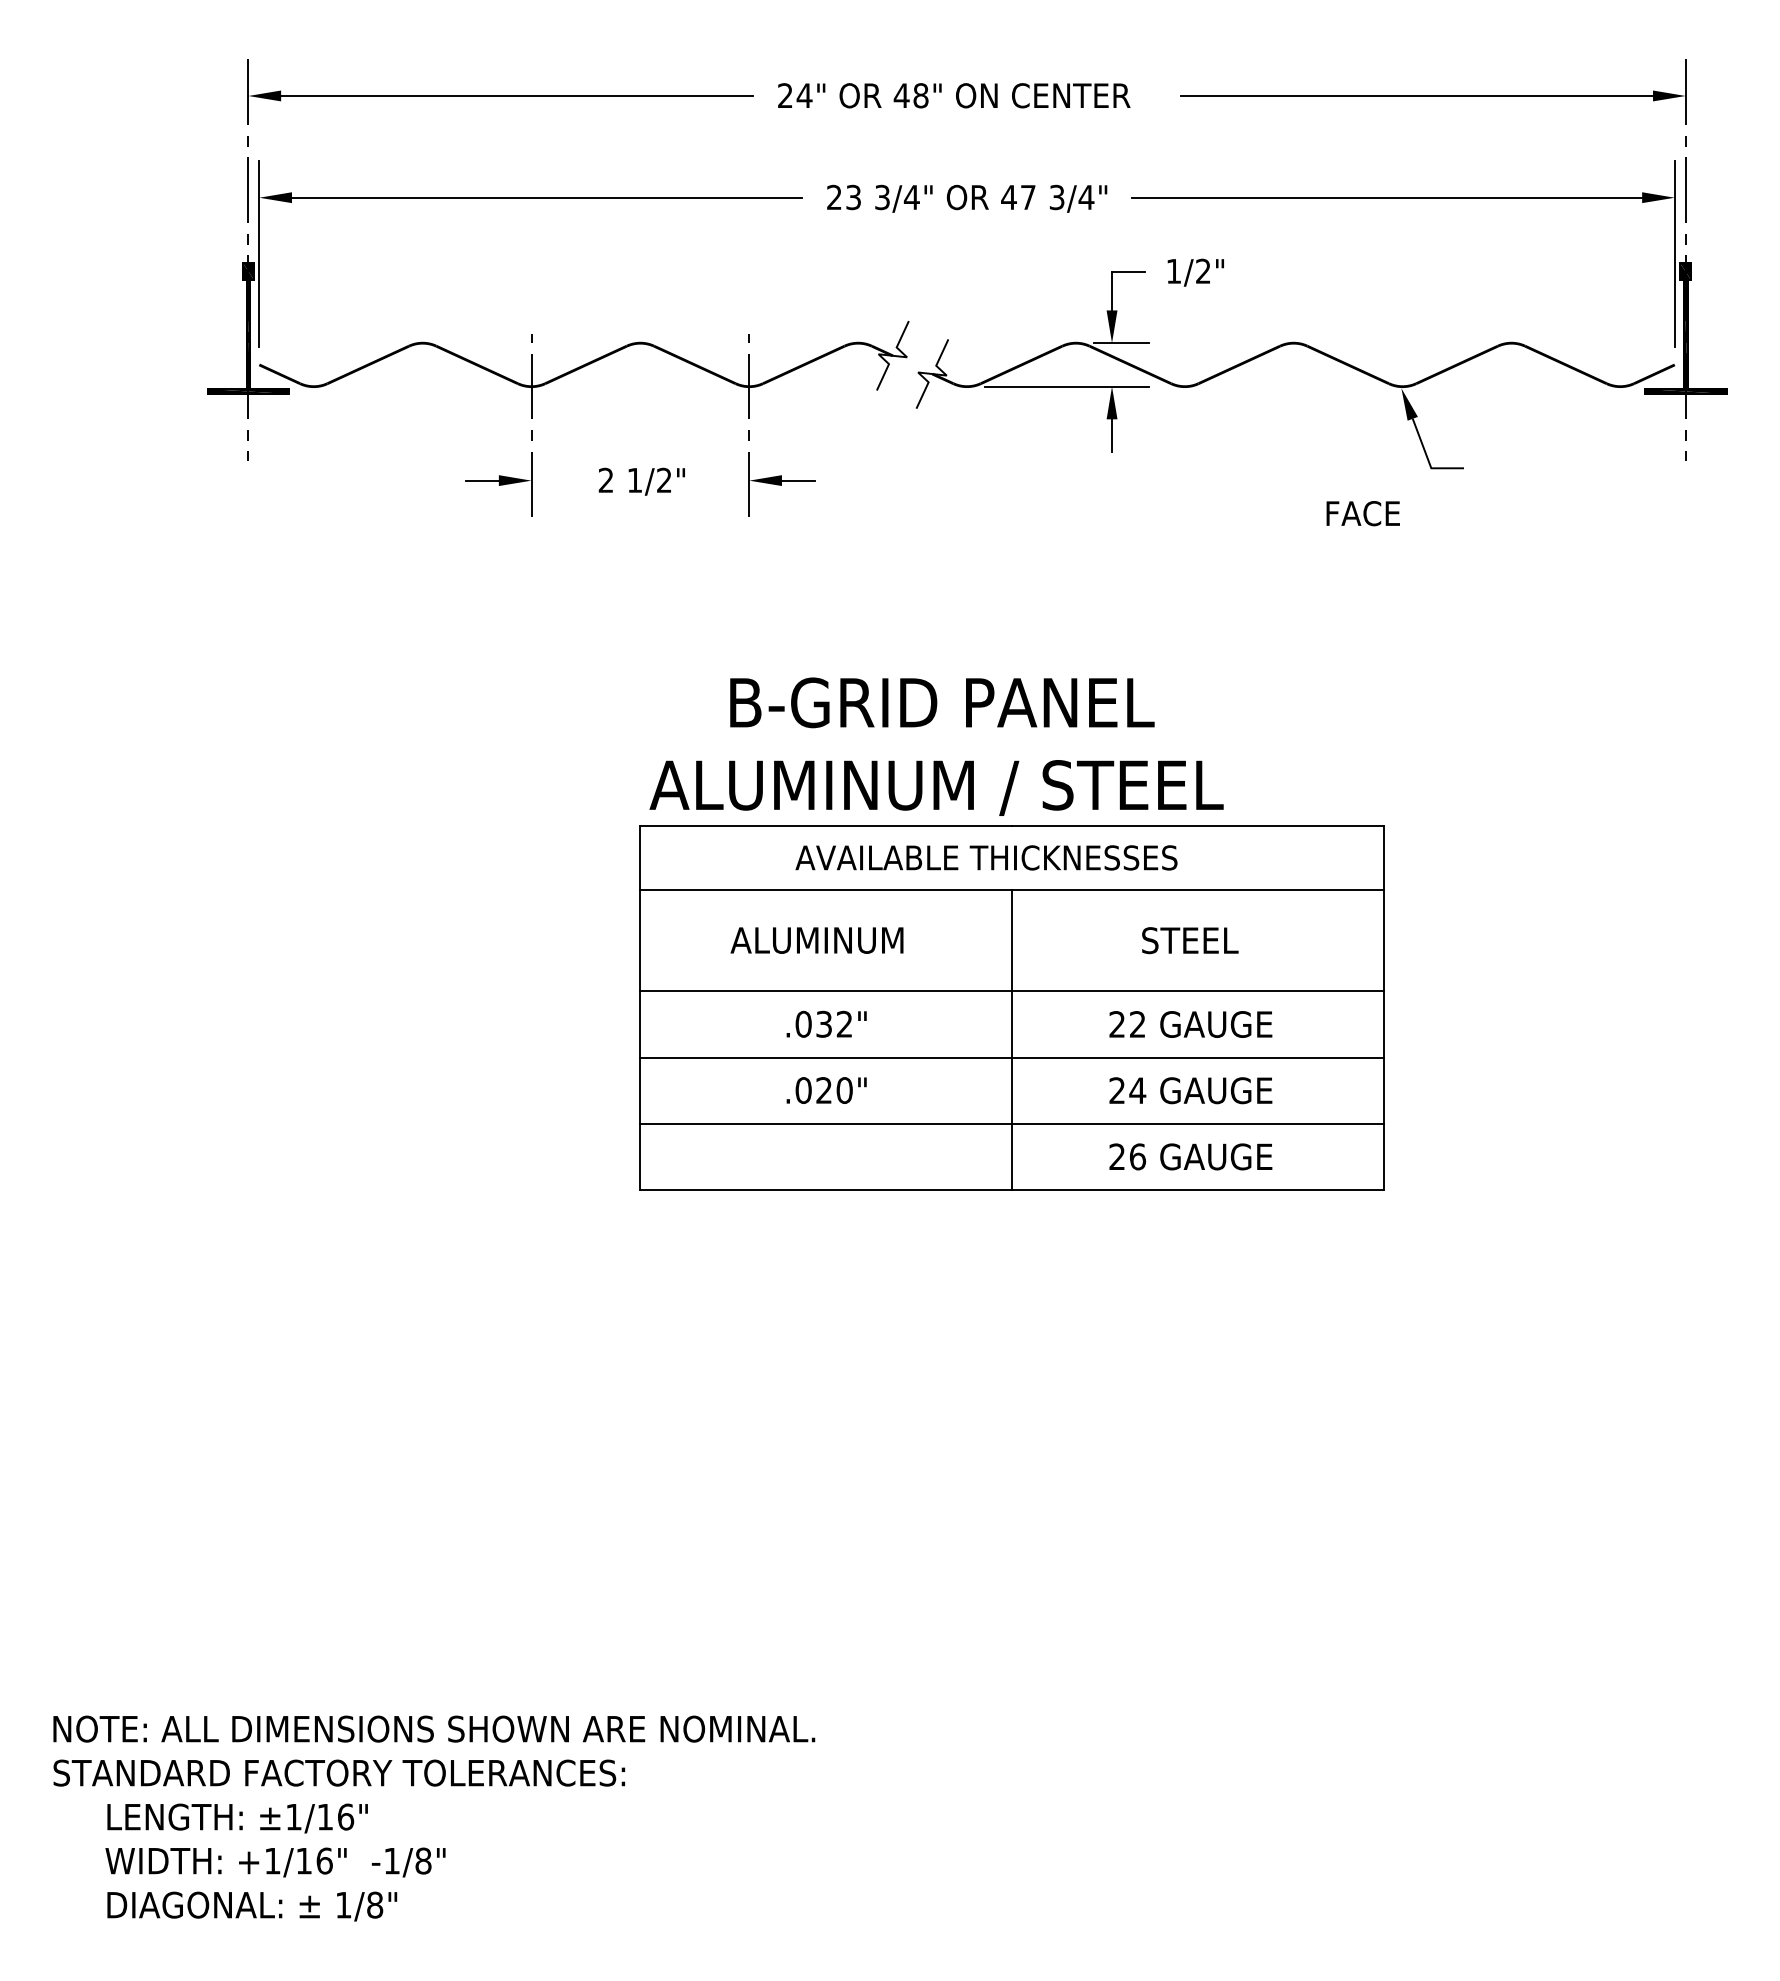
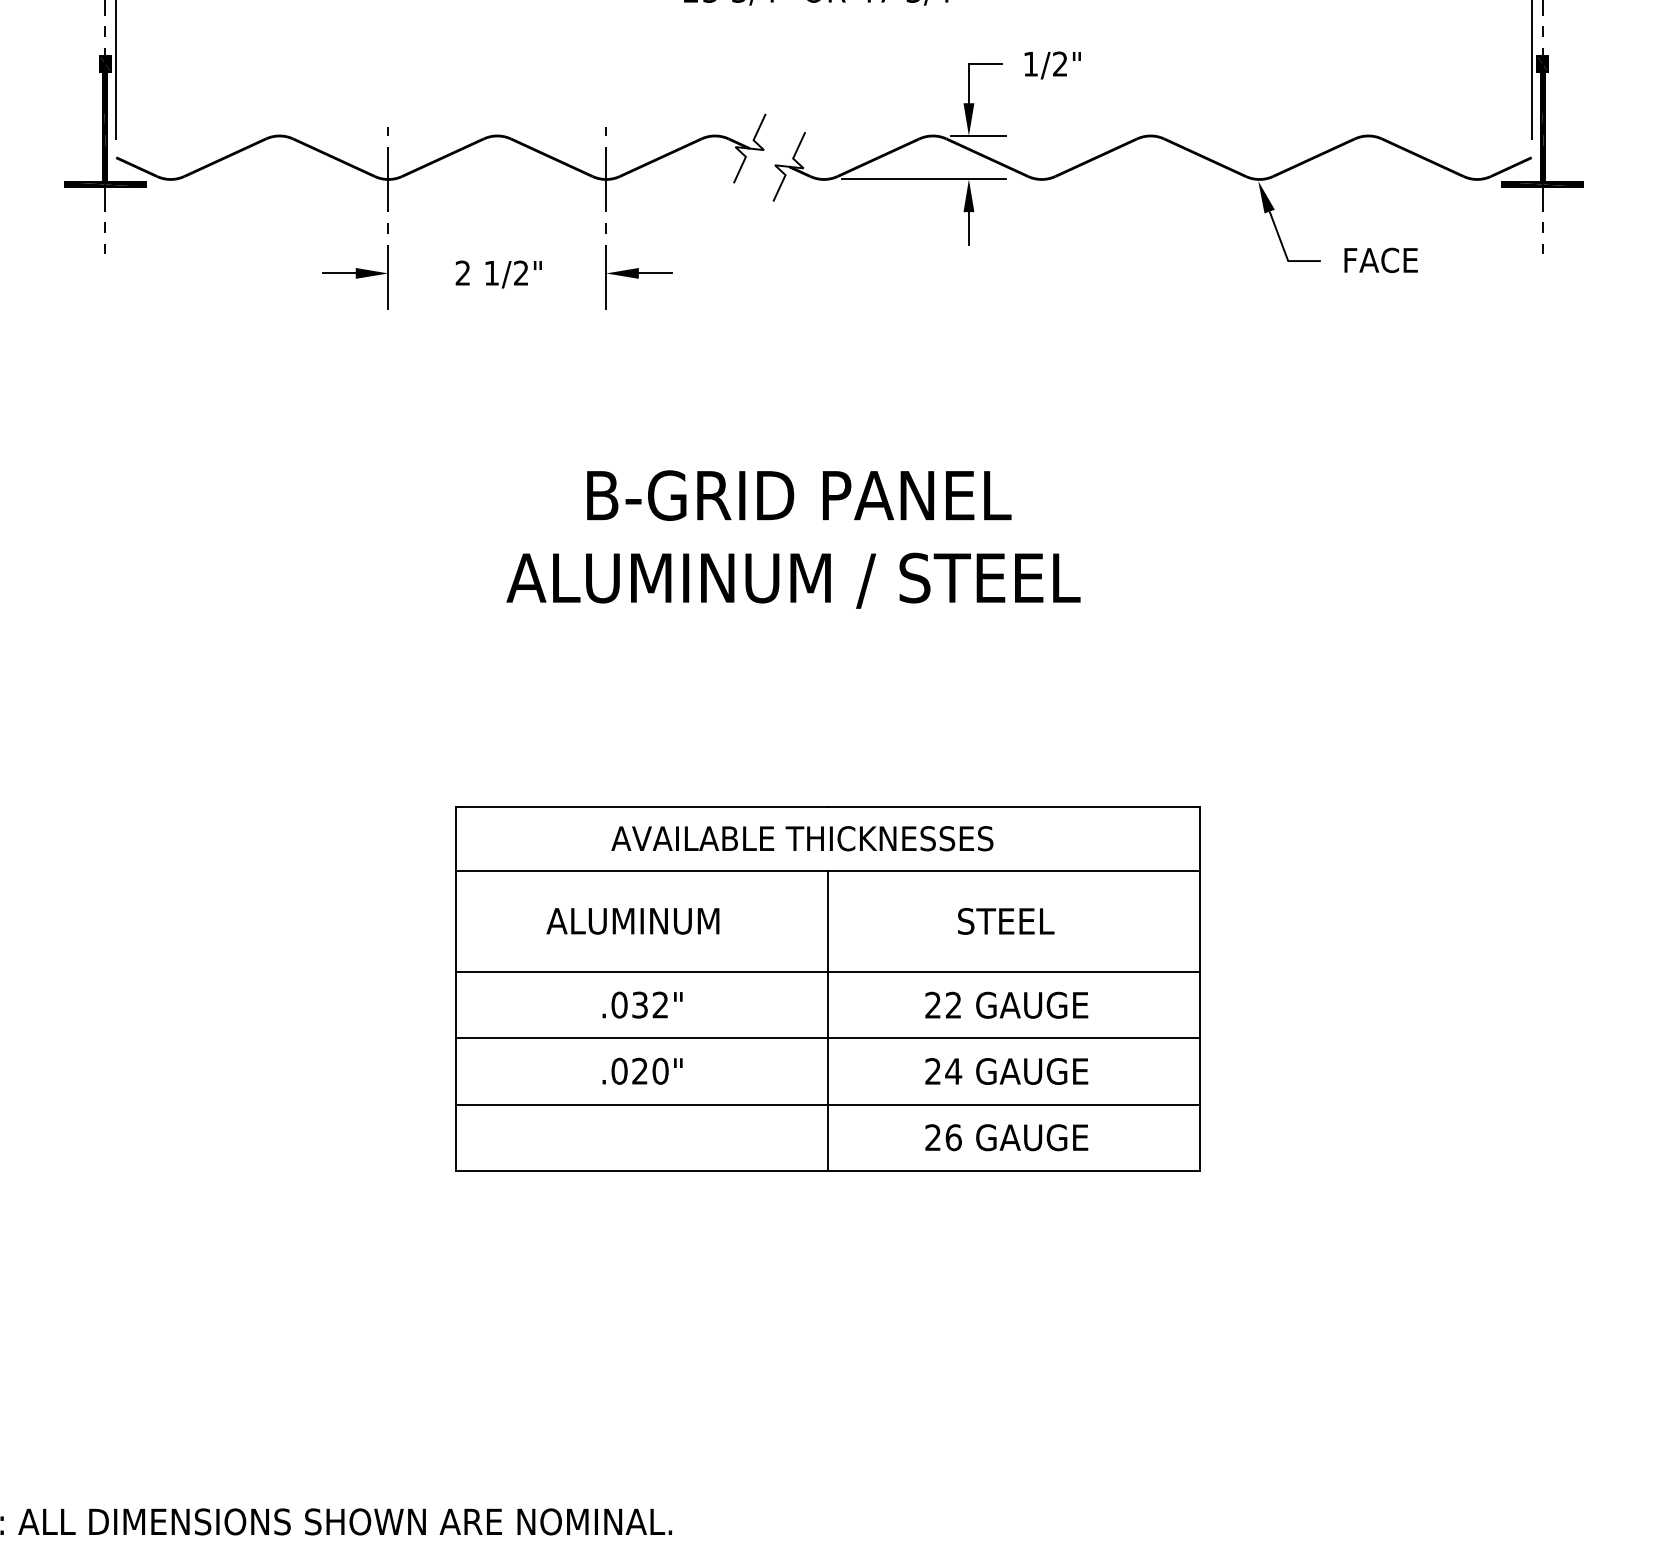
text: (1362, 513) -> (1380, 260), moved
part: (1011, 1007) -> (827, 988), moved

